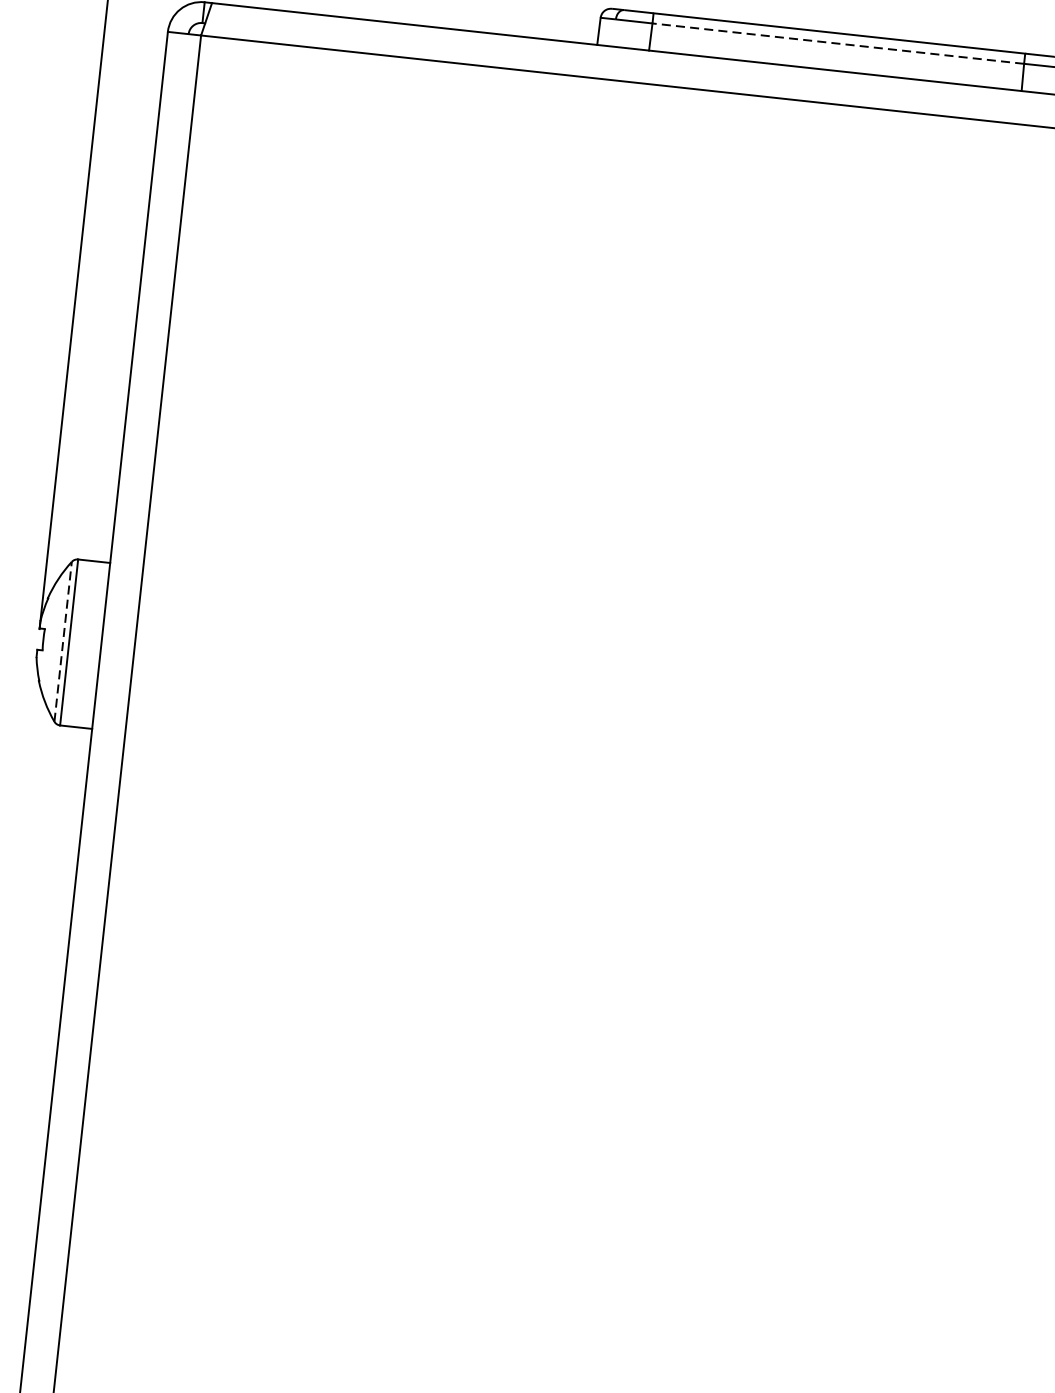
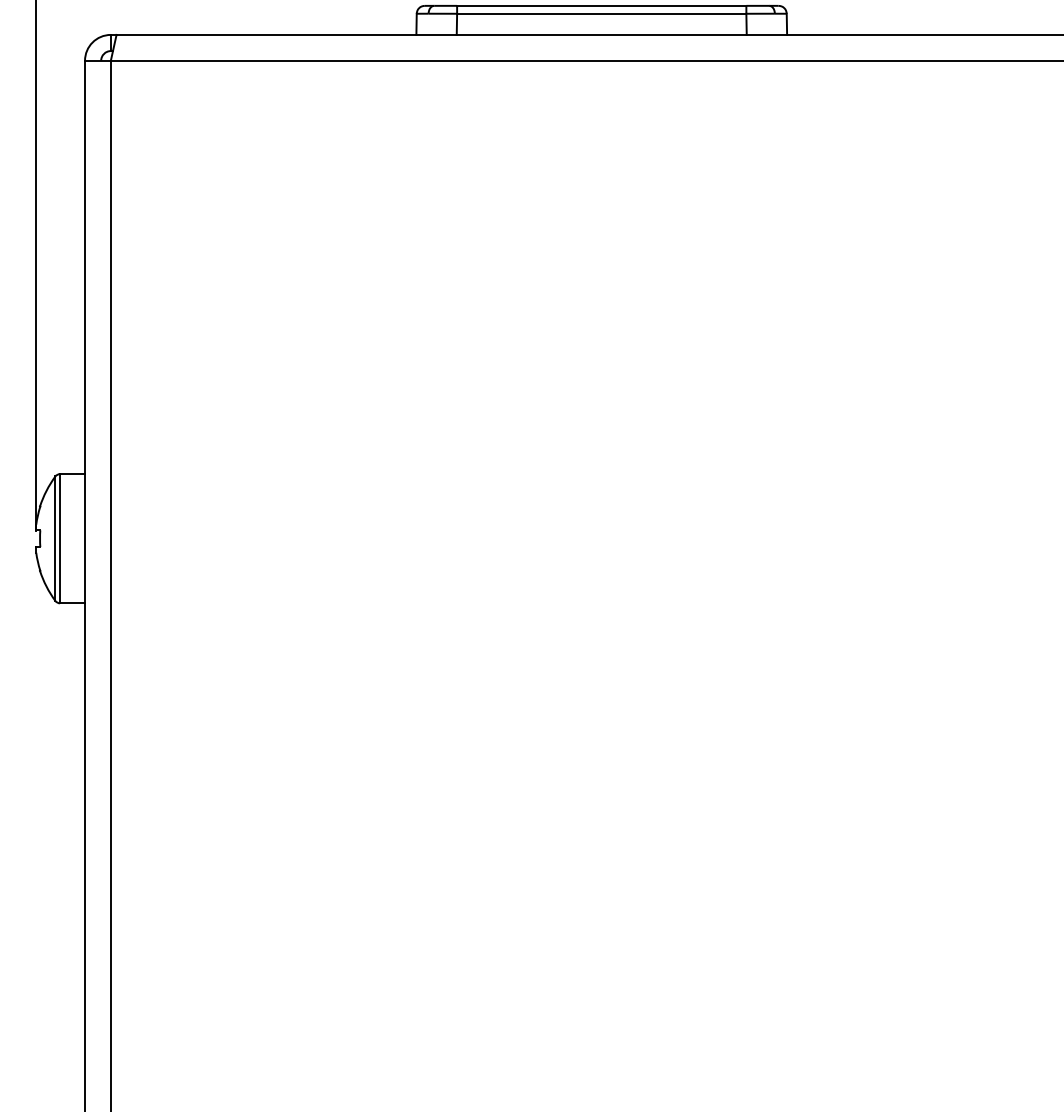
line: (838, 43) -> (601, 13), dashed -> solid
line: (63, 641) -> (55, 538), dashed -> solid

